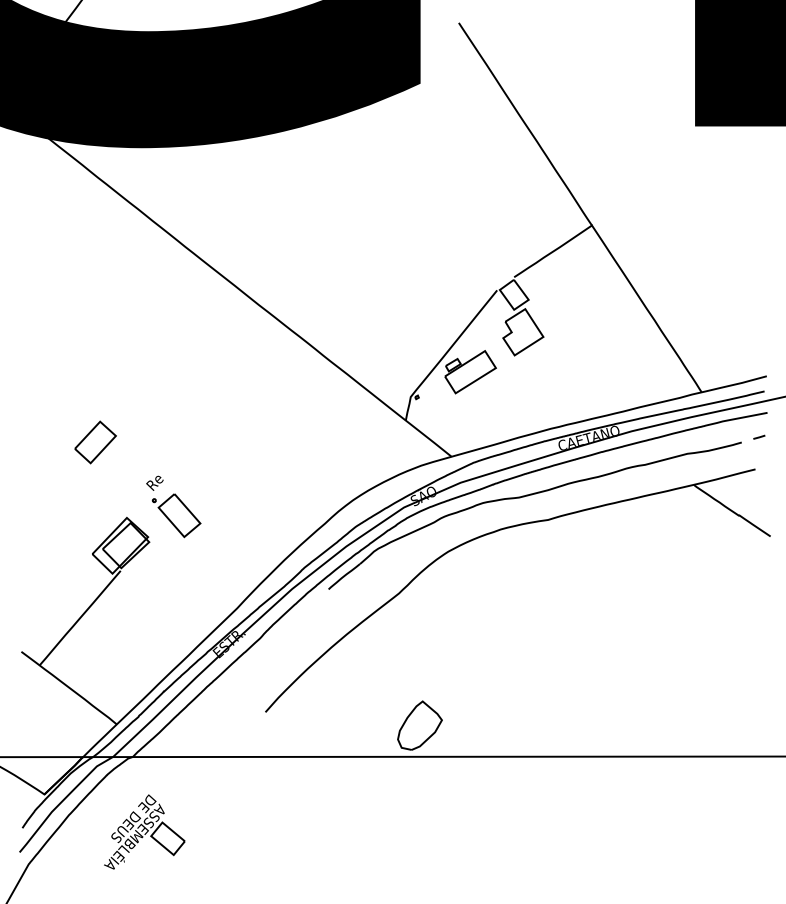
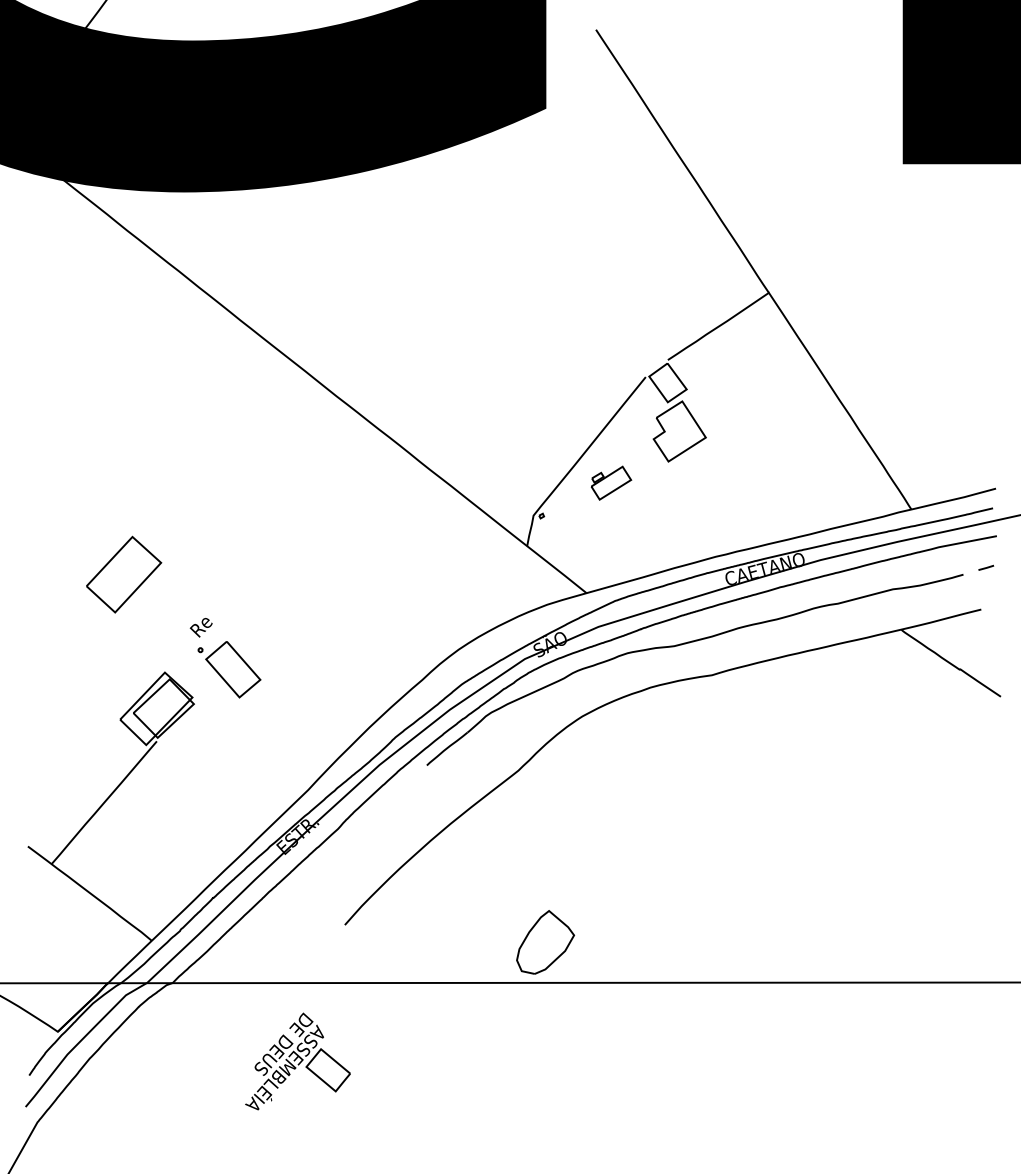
part: (470, 371) -> (611, 482), size x0.6
part: (95, 442) -> (124, 574), size x1.4
part: (144, 831) -> (297, 1061), moved

